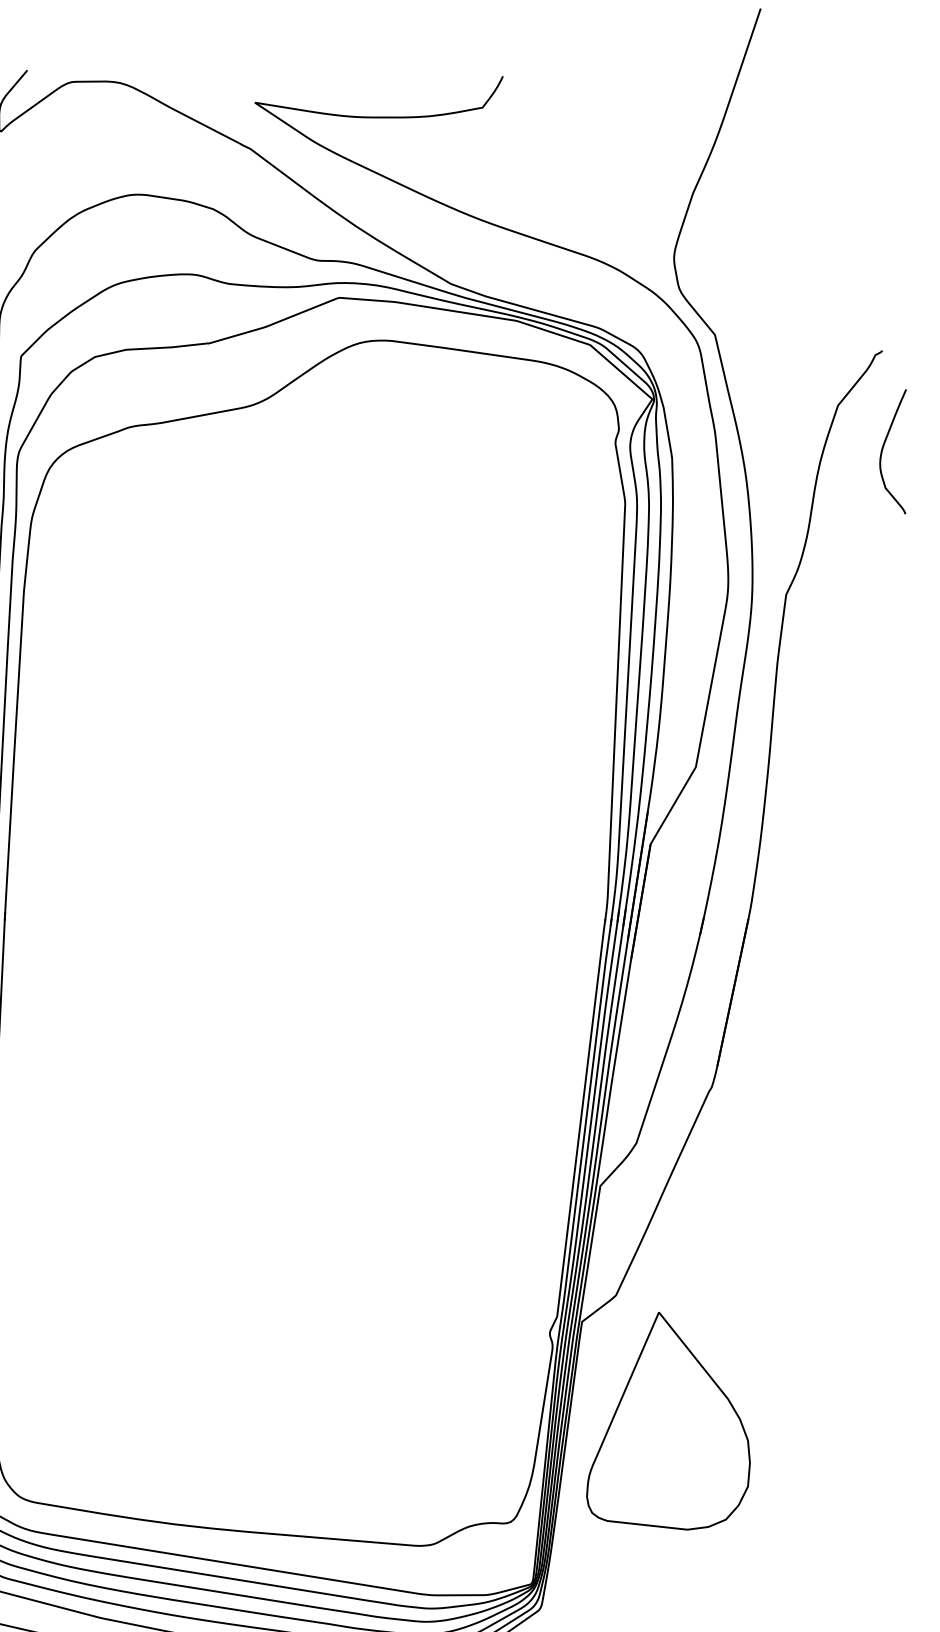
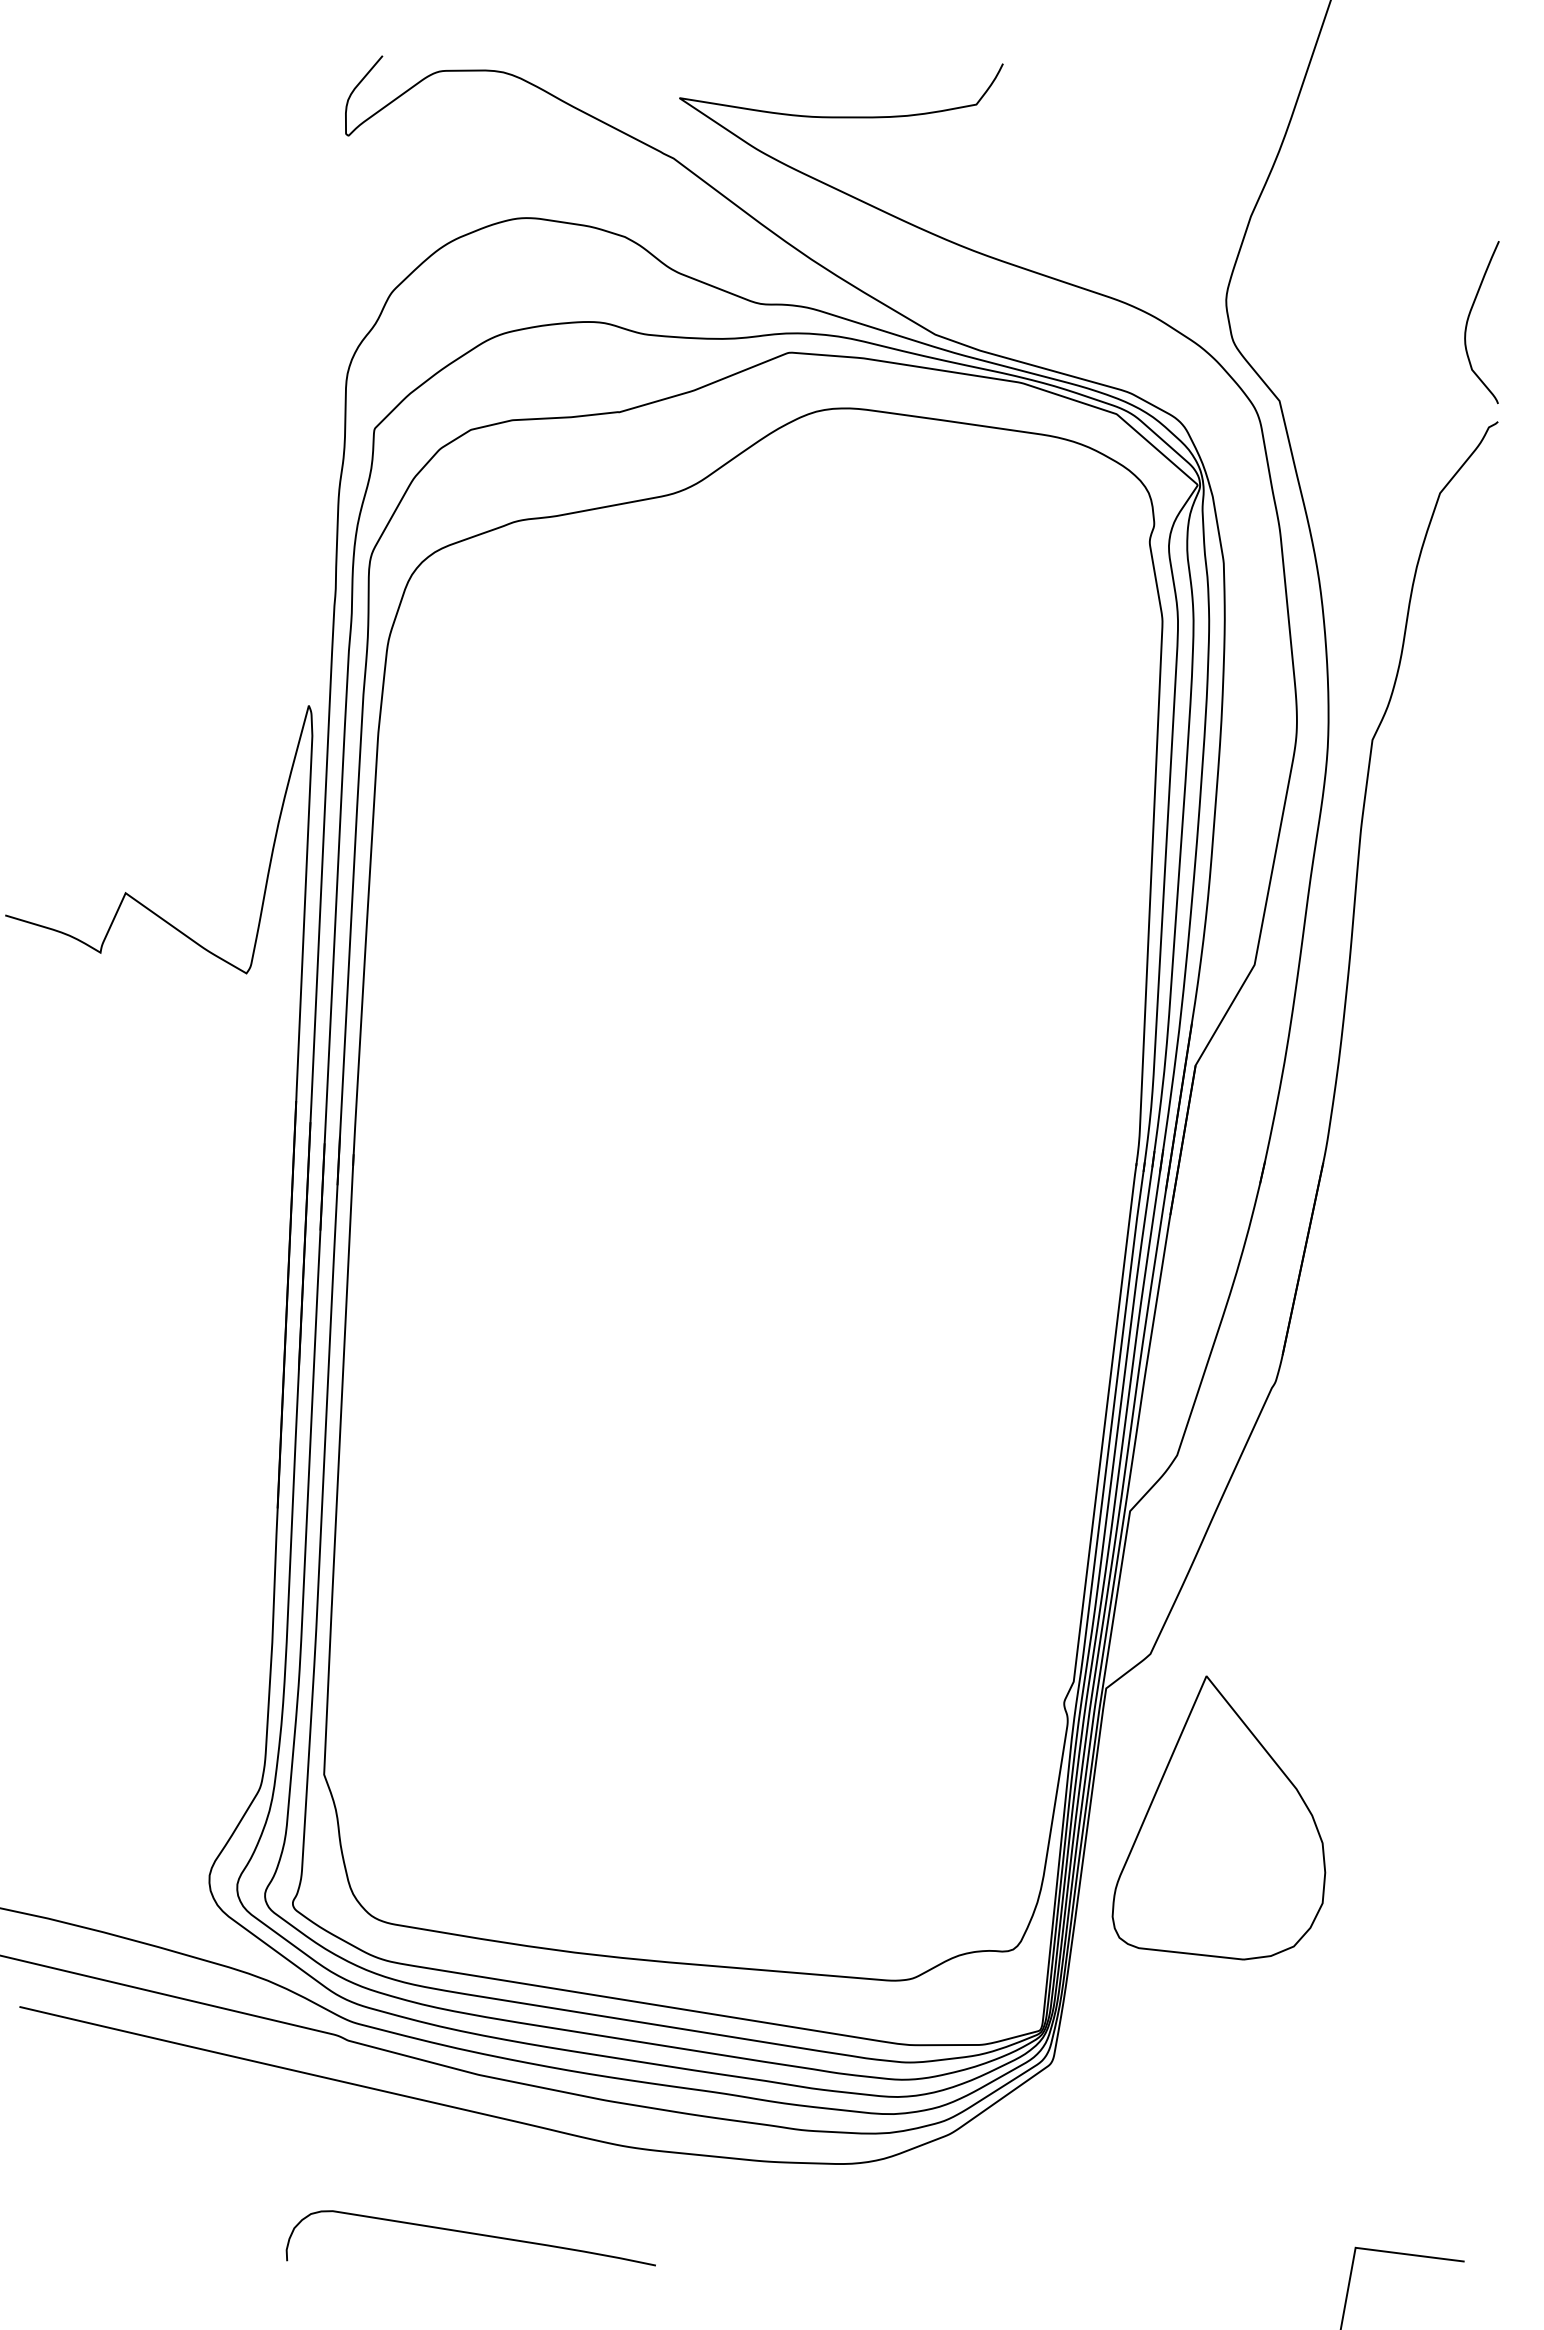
curve: (883, 448) -> (1469, 318), moved

